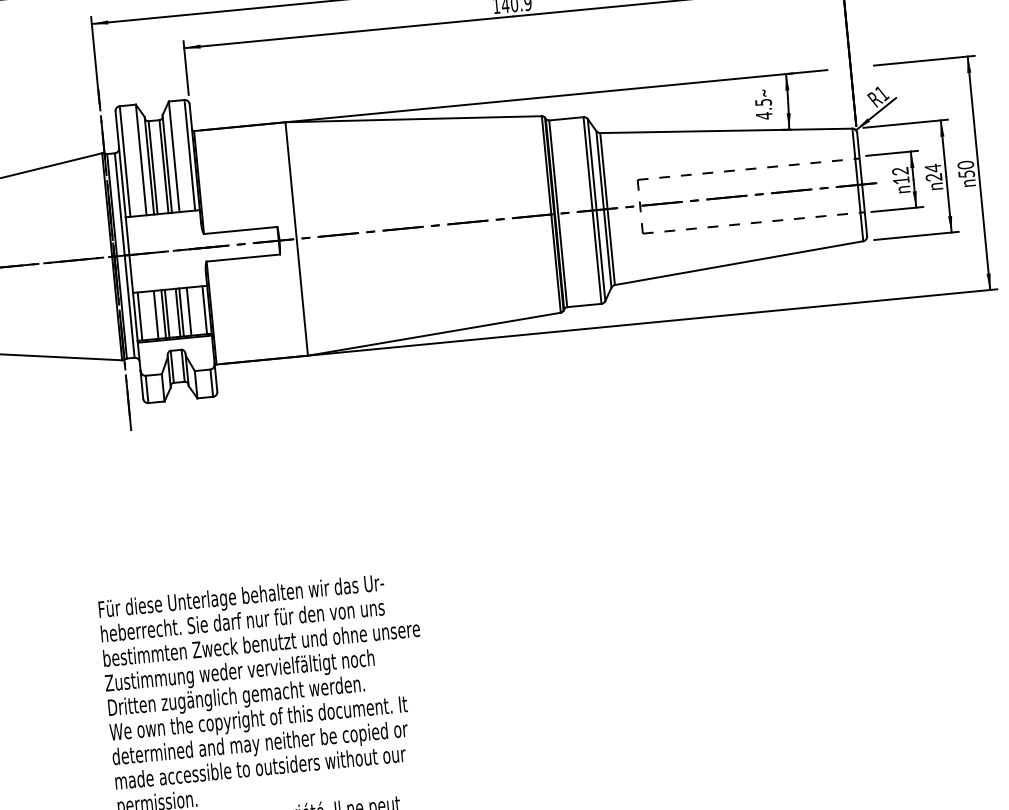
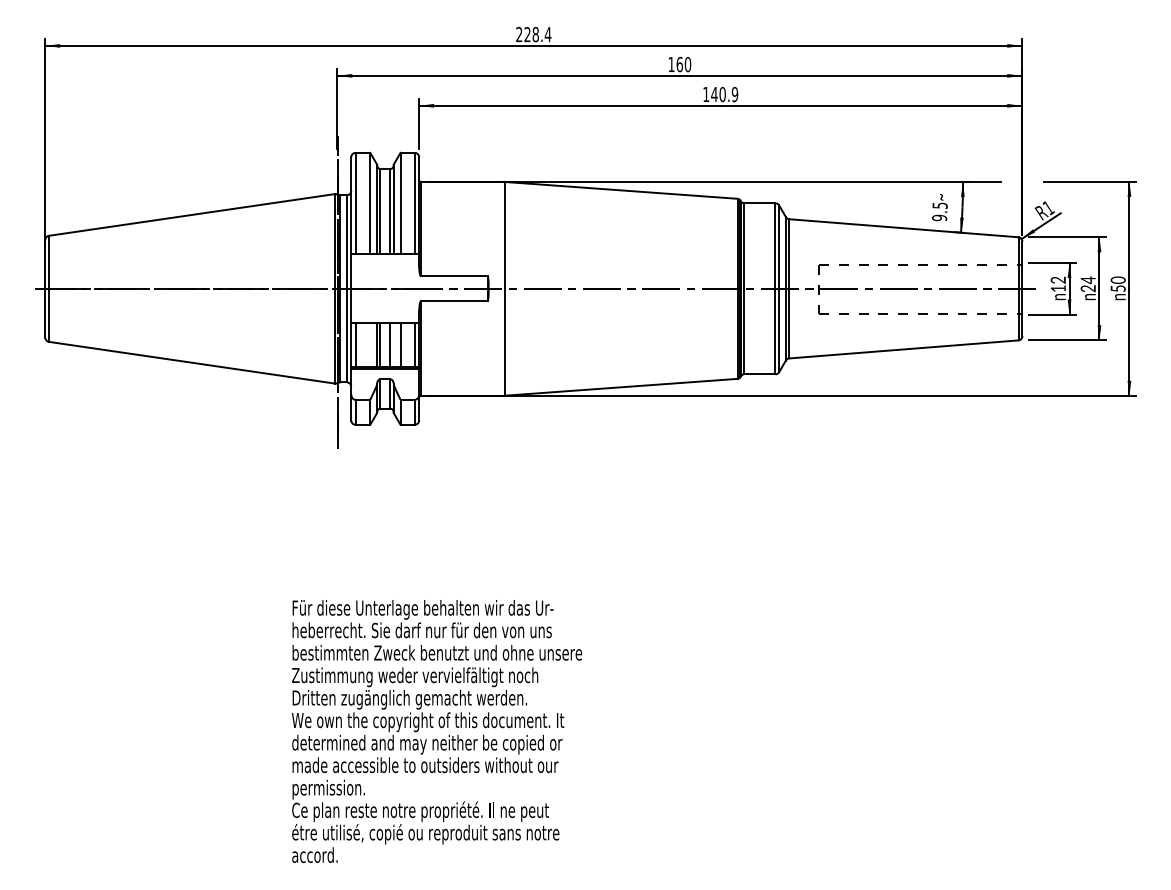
text: (764, 115) -> (939, 217), 4.5 -> 9.5
line: (181, 312) -> (393, 345), removed
line: (156, 314) -> (370, 345), removed

